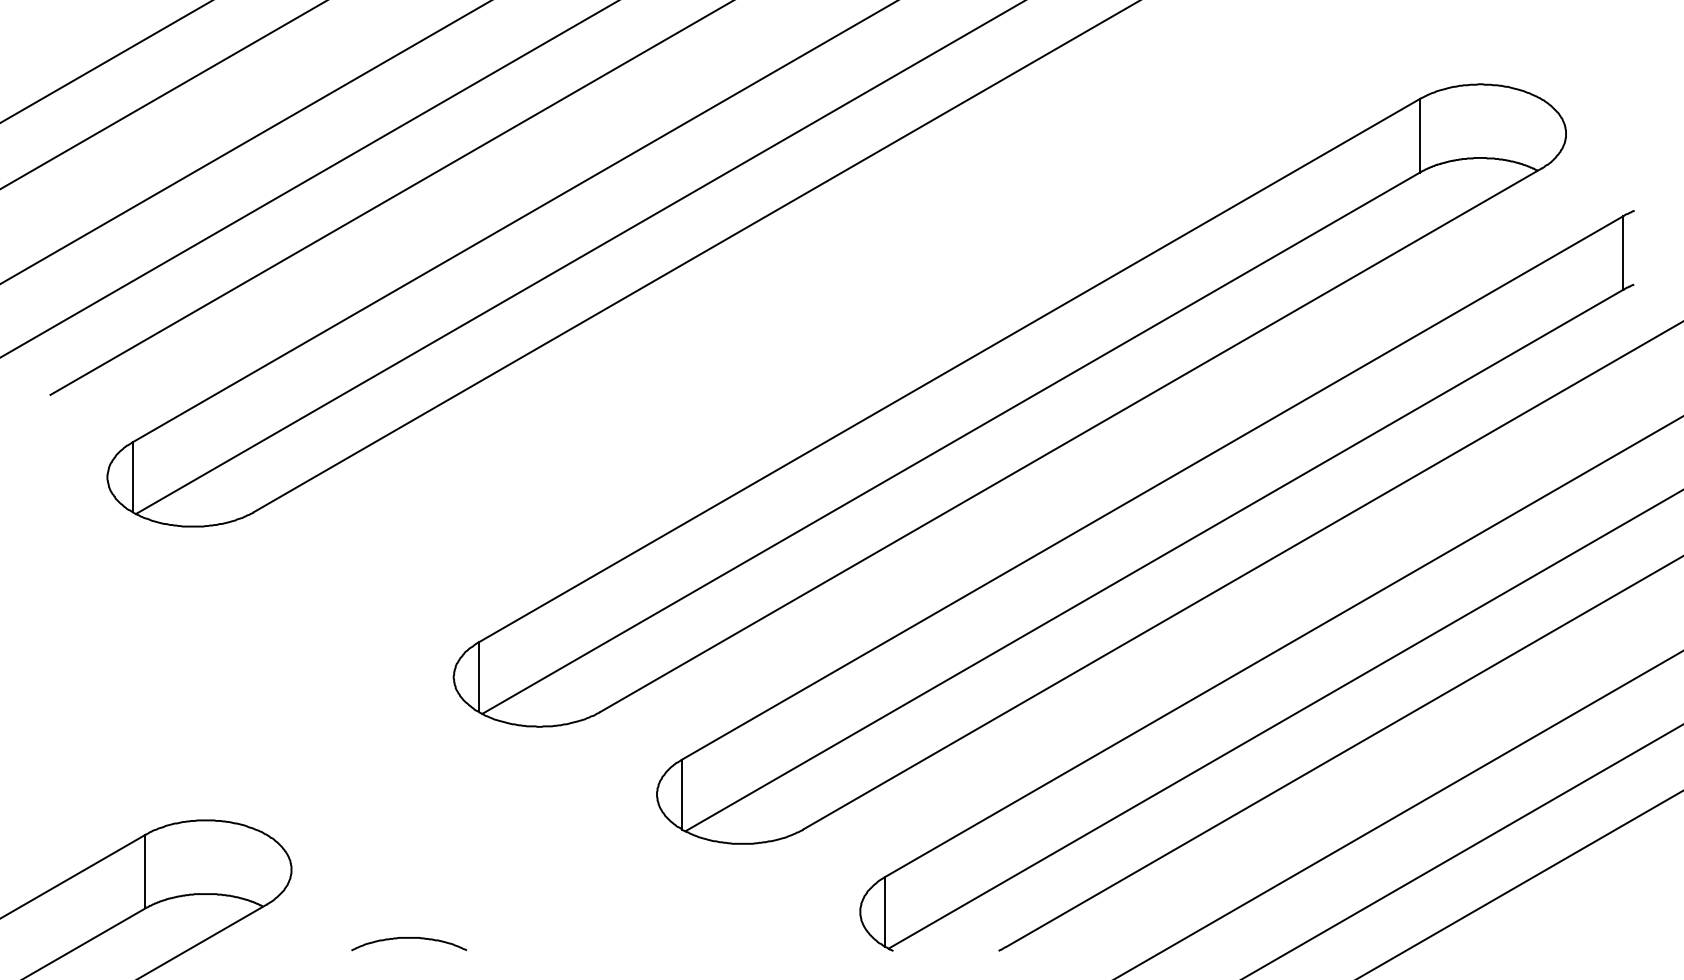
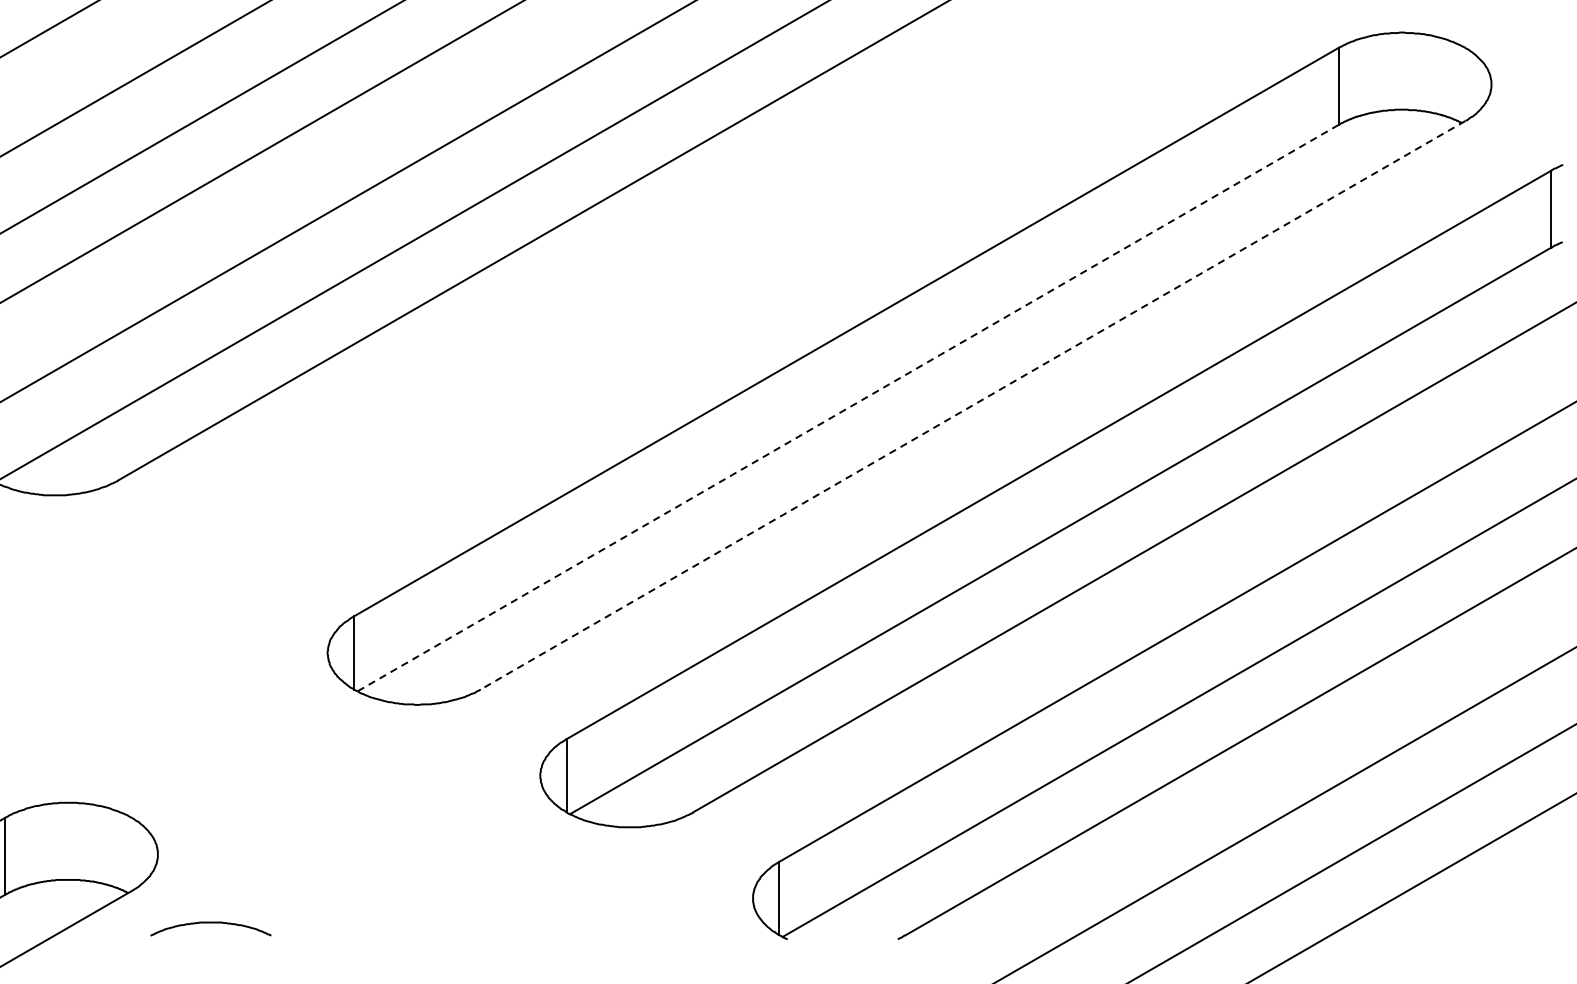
line: (1070, 440) -> (972, 405), solid -> dashed
line: (950, 443) -> (847, 408), solid -> dashed
curve: (409, 938) -> (211, 923), moved

